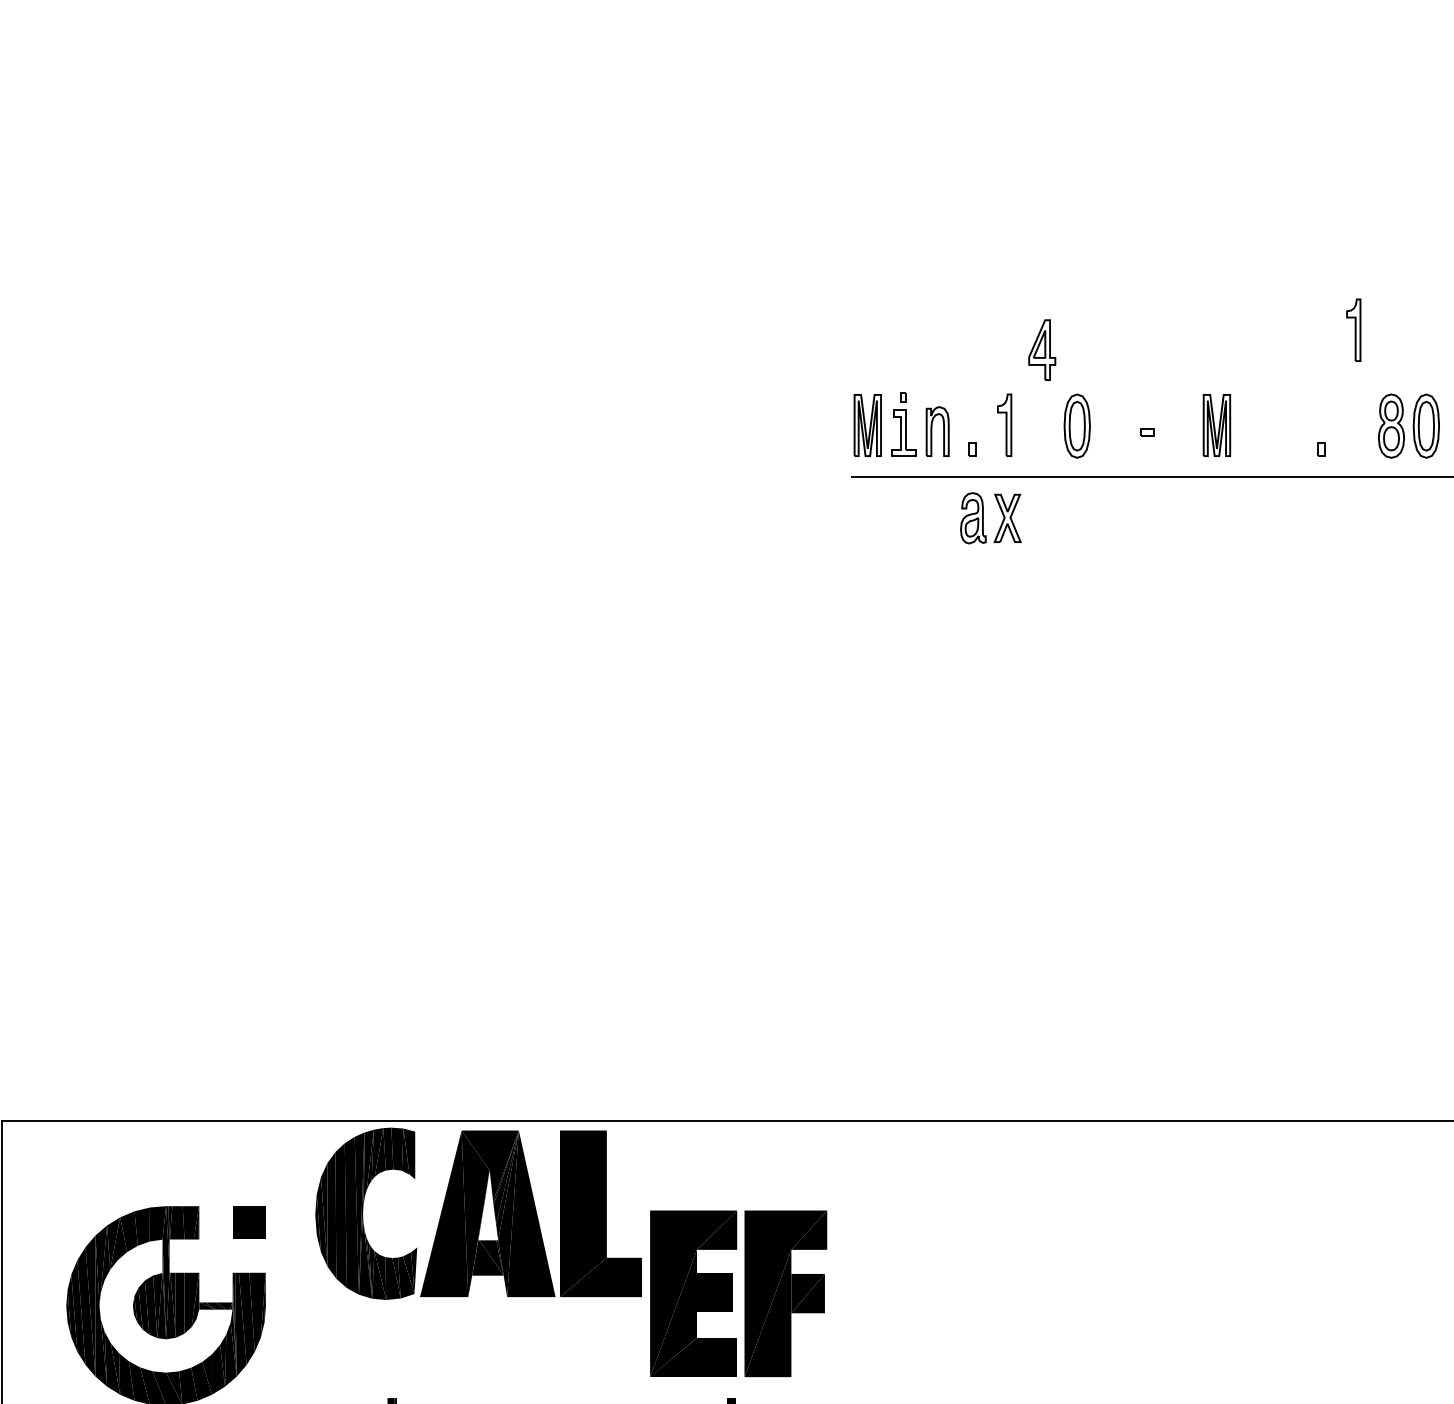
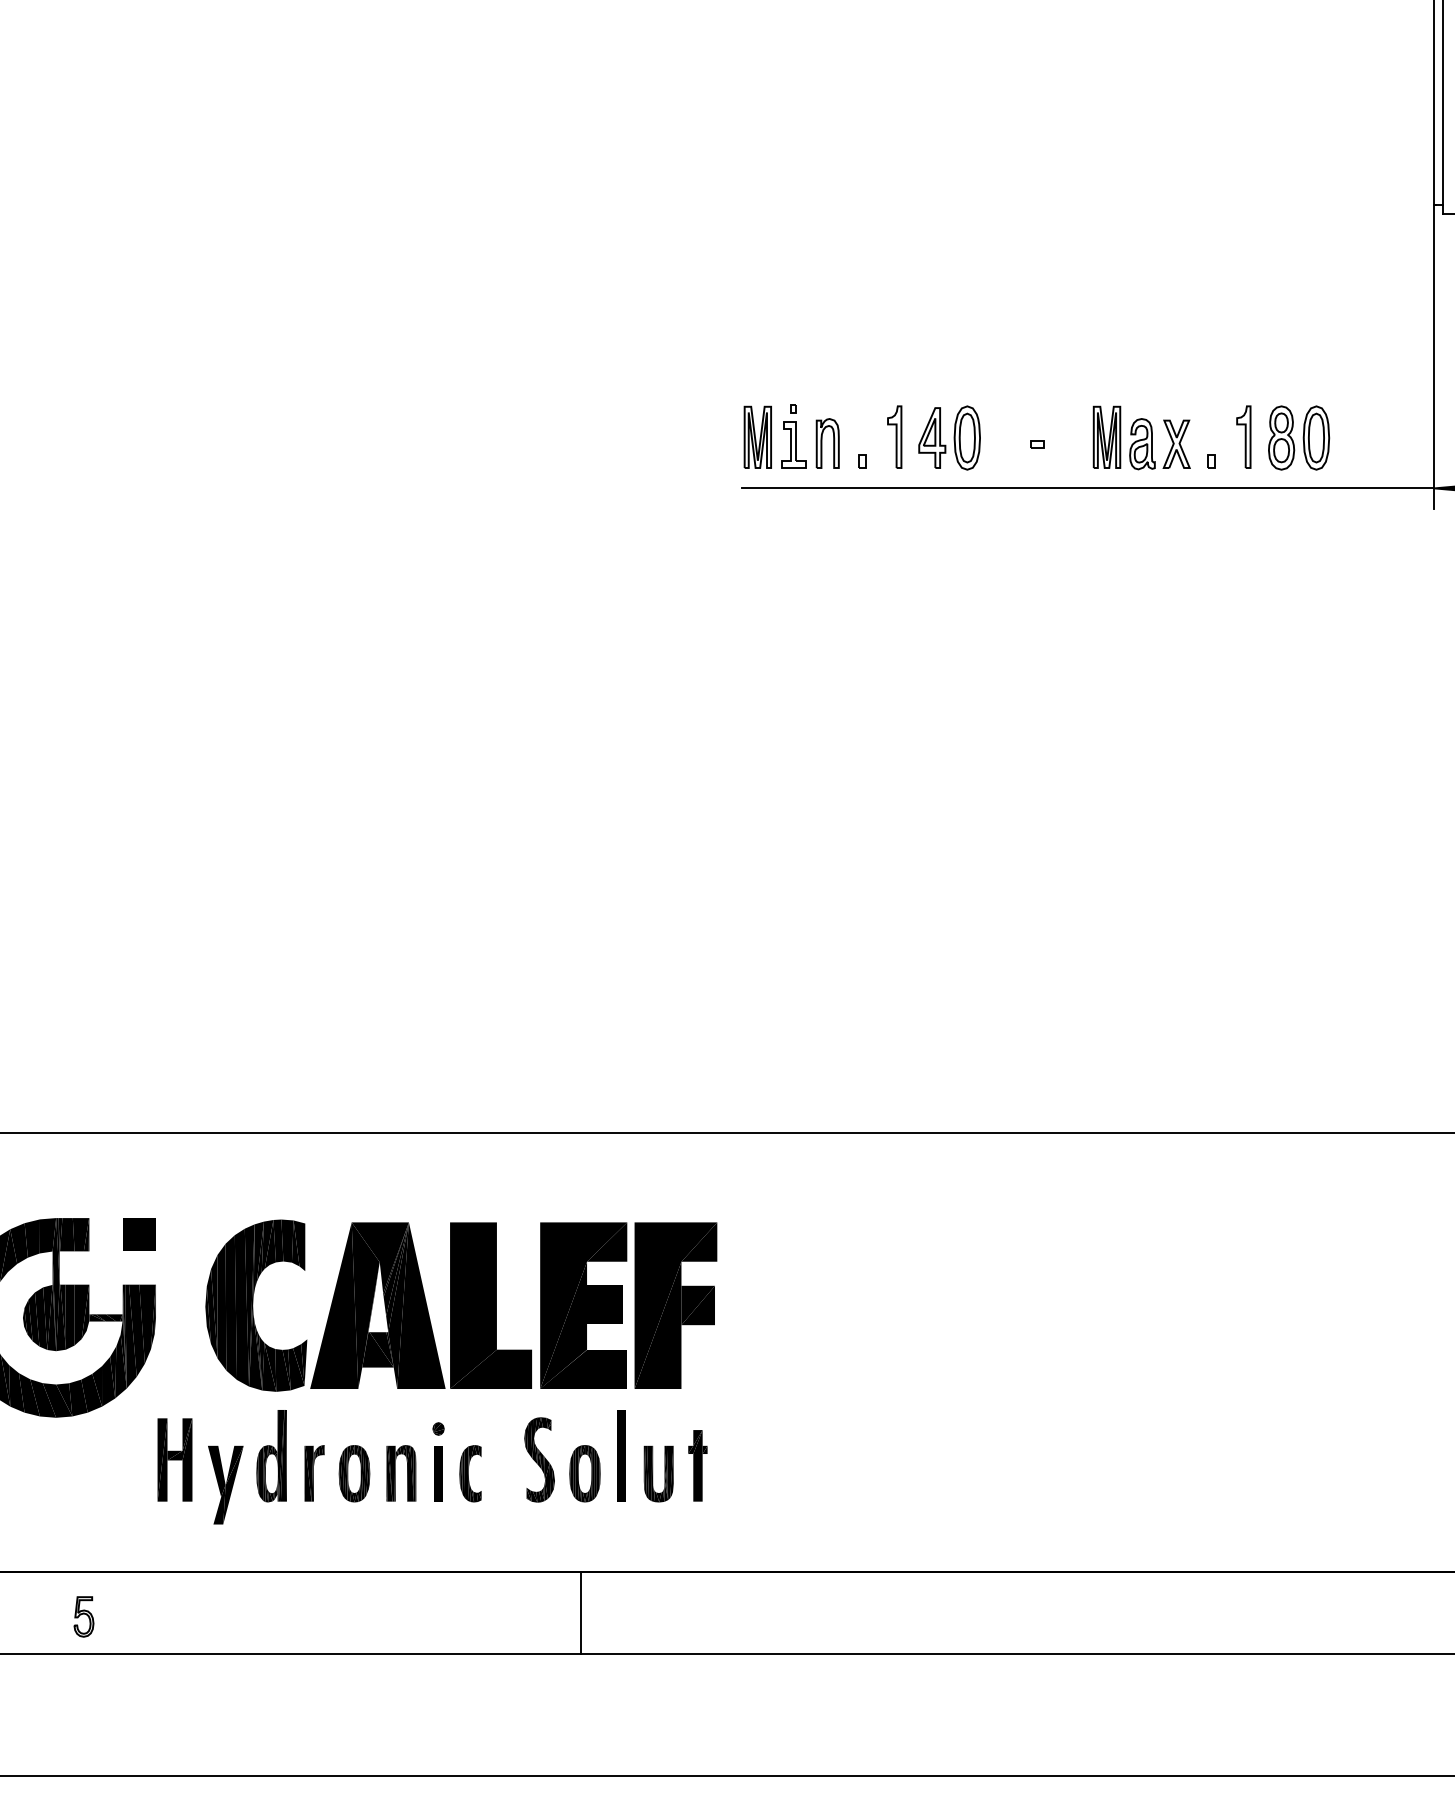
part: (1353, 329) -> (1243, 436), moved
part: (1042, 349) -> (932, 437), moved
part: (983, 518) -> (1152, 444), moved
part: (478, 1213) -> (368, 1305), moved

